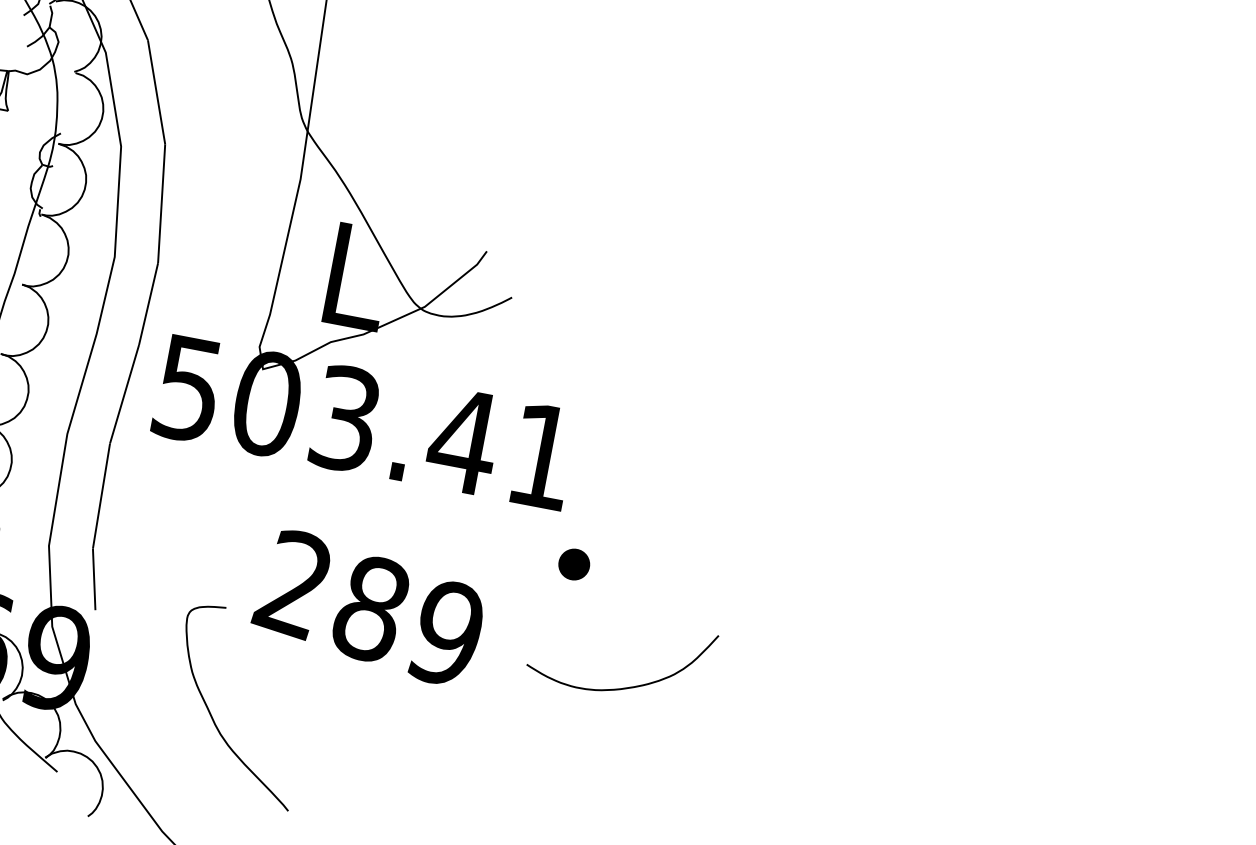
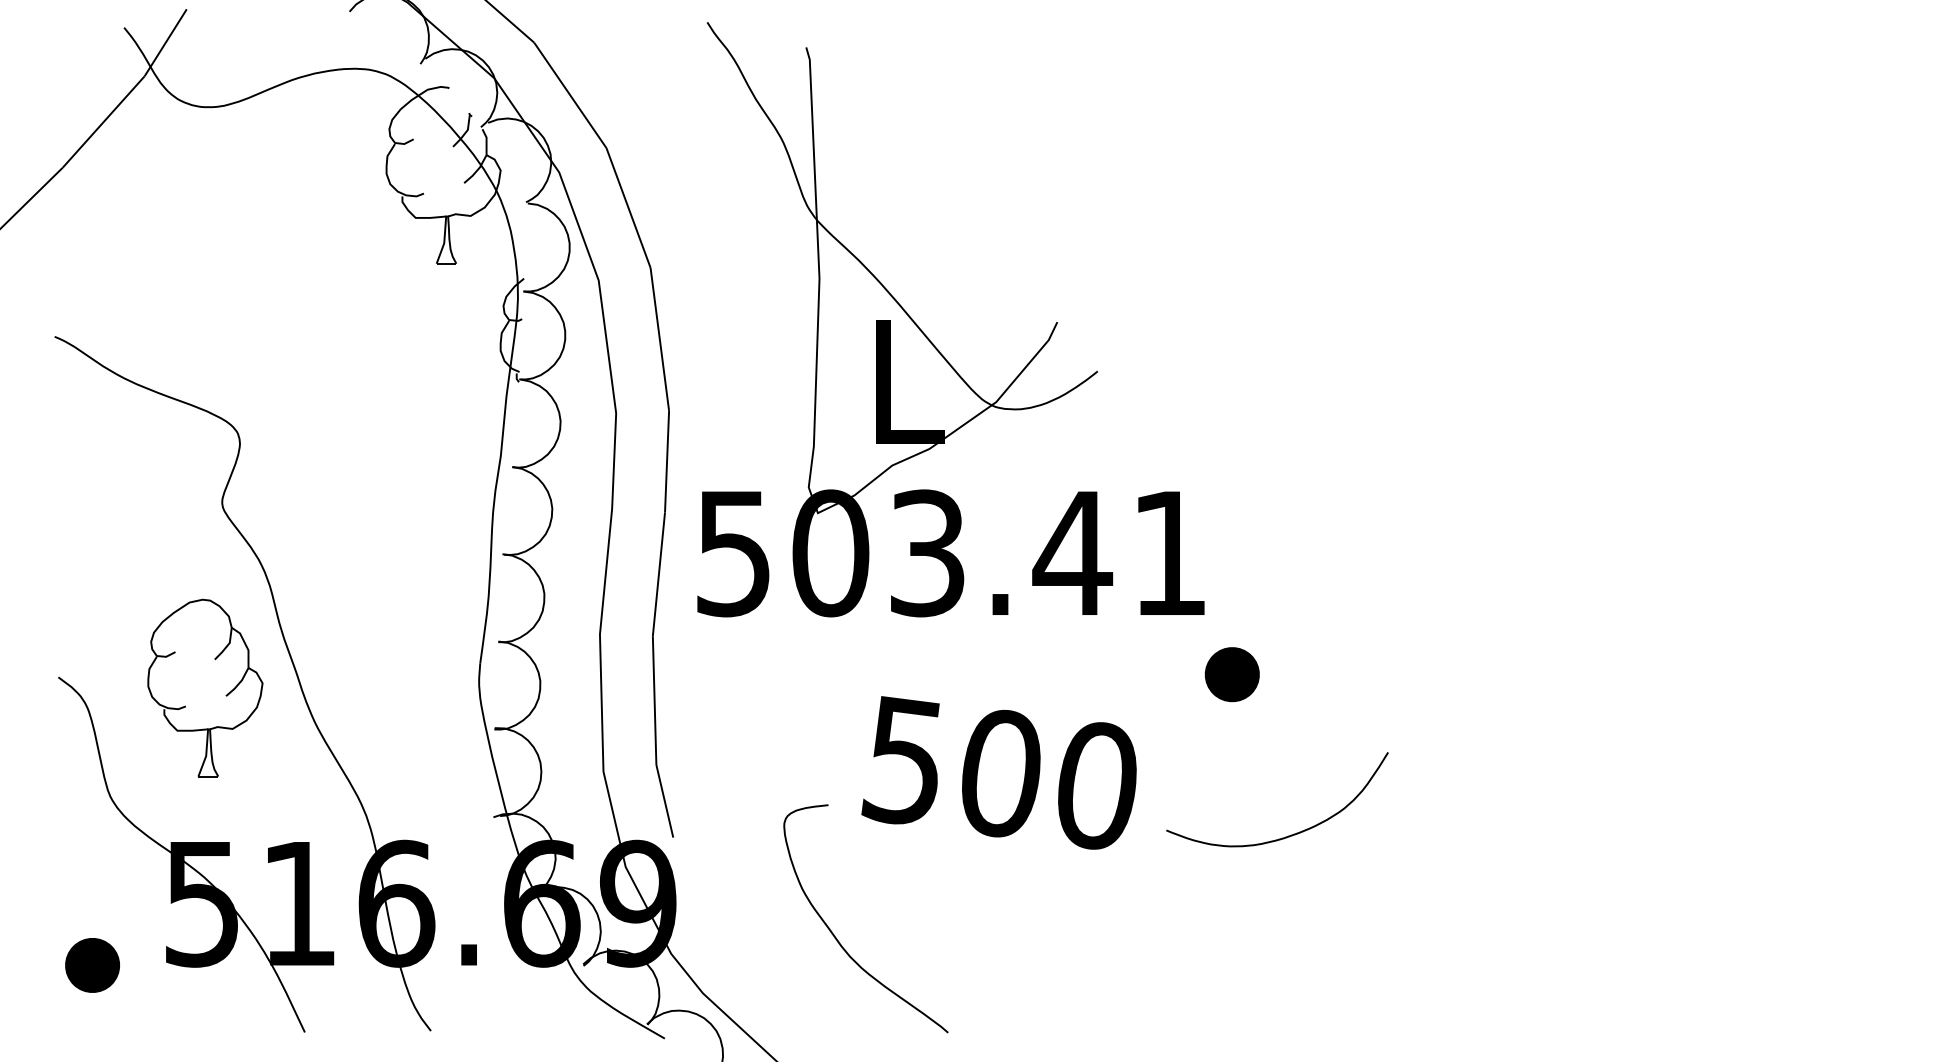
part: (573, 564) -> (1231, 674), size x1.43
text: (369, 607) -> (998, 772), 289 -> 500
curve: (625, 687) -> (1288, 835), moved

